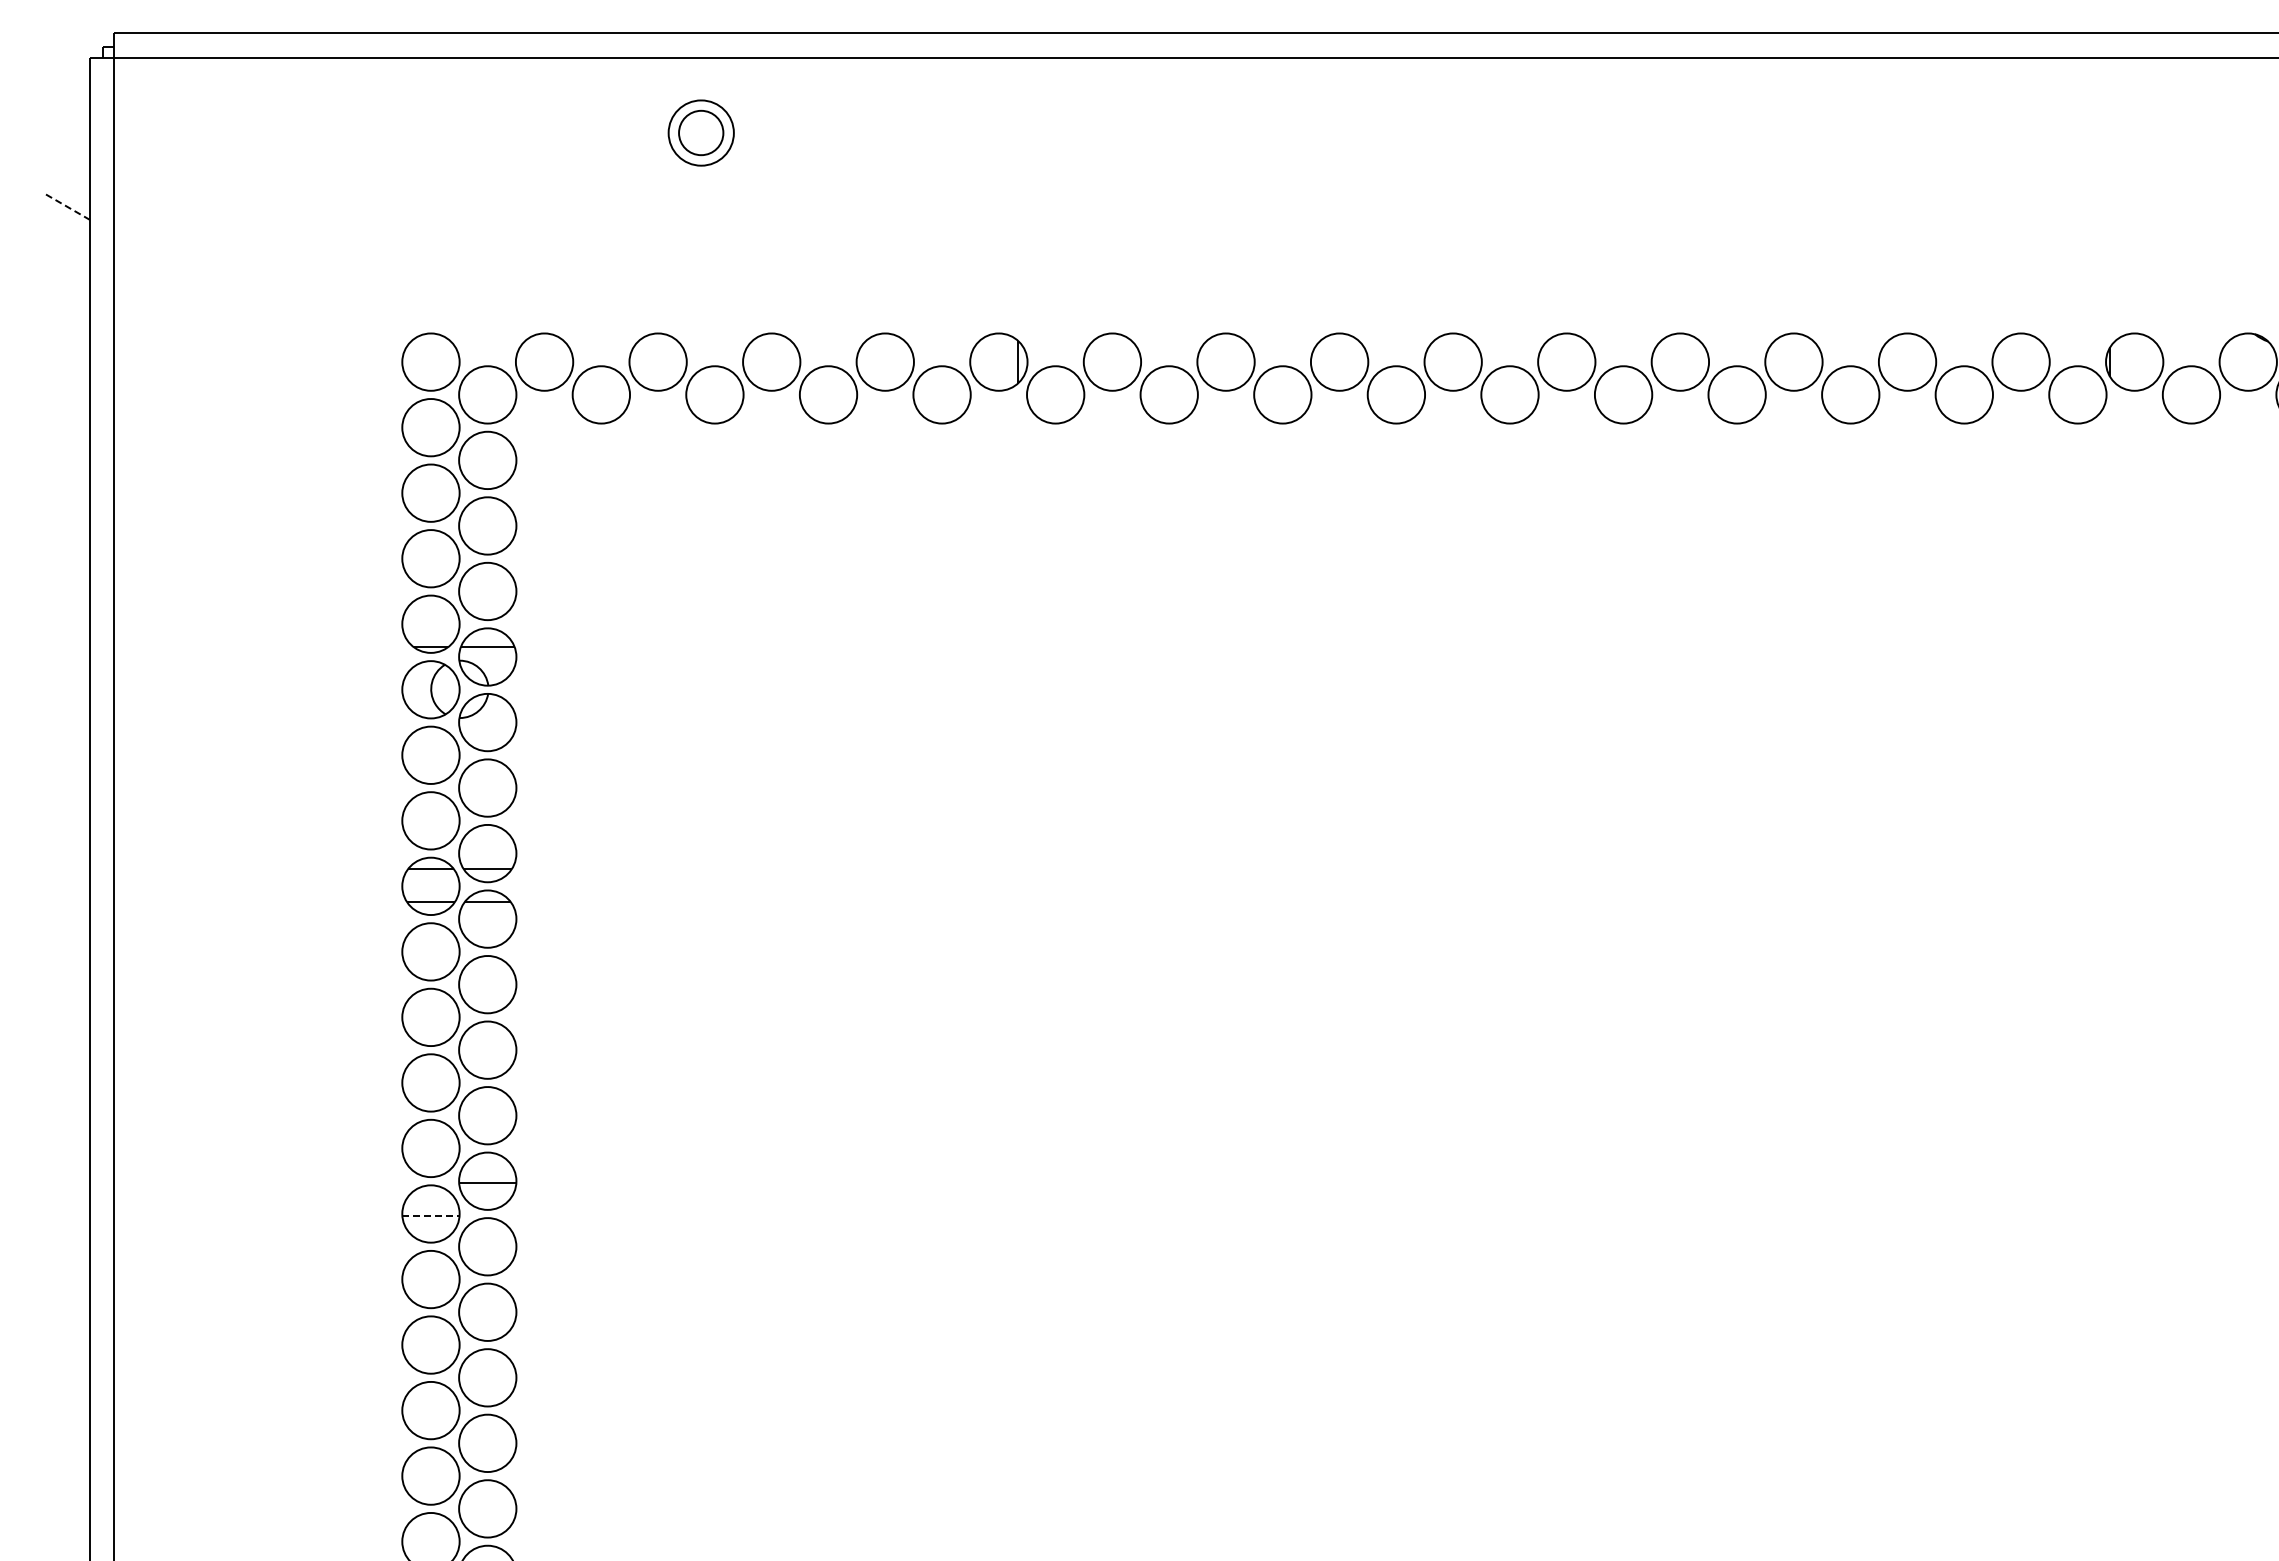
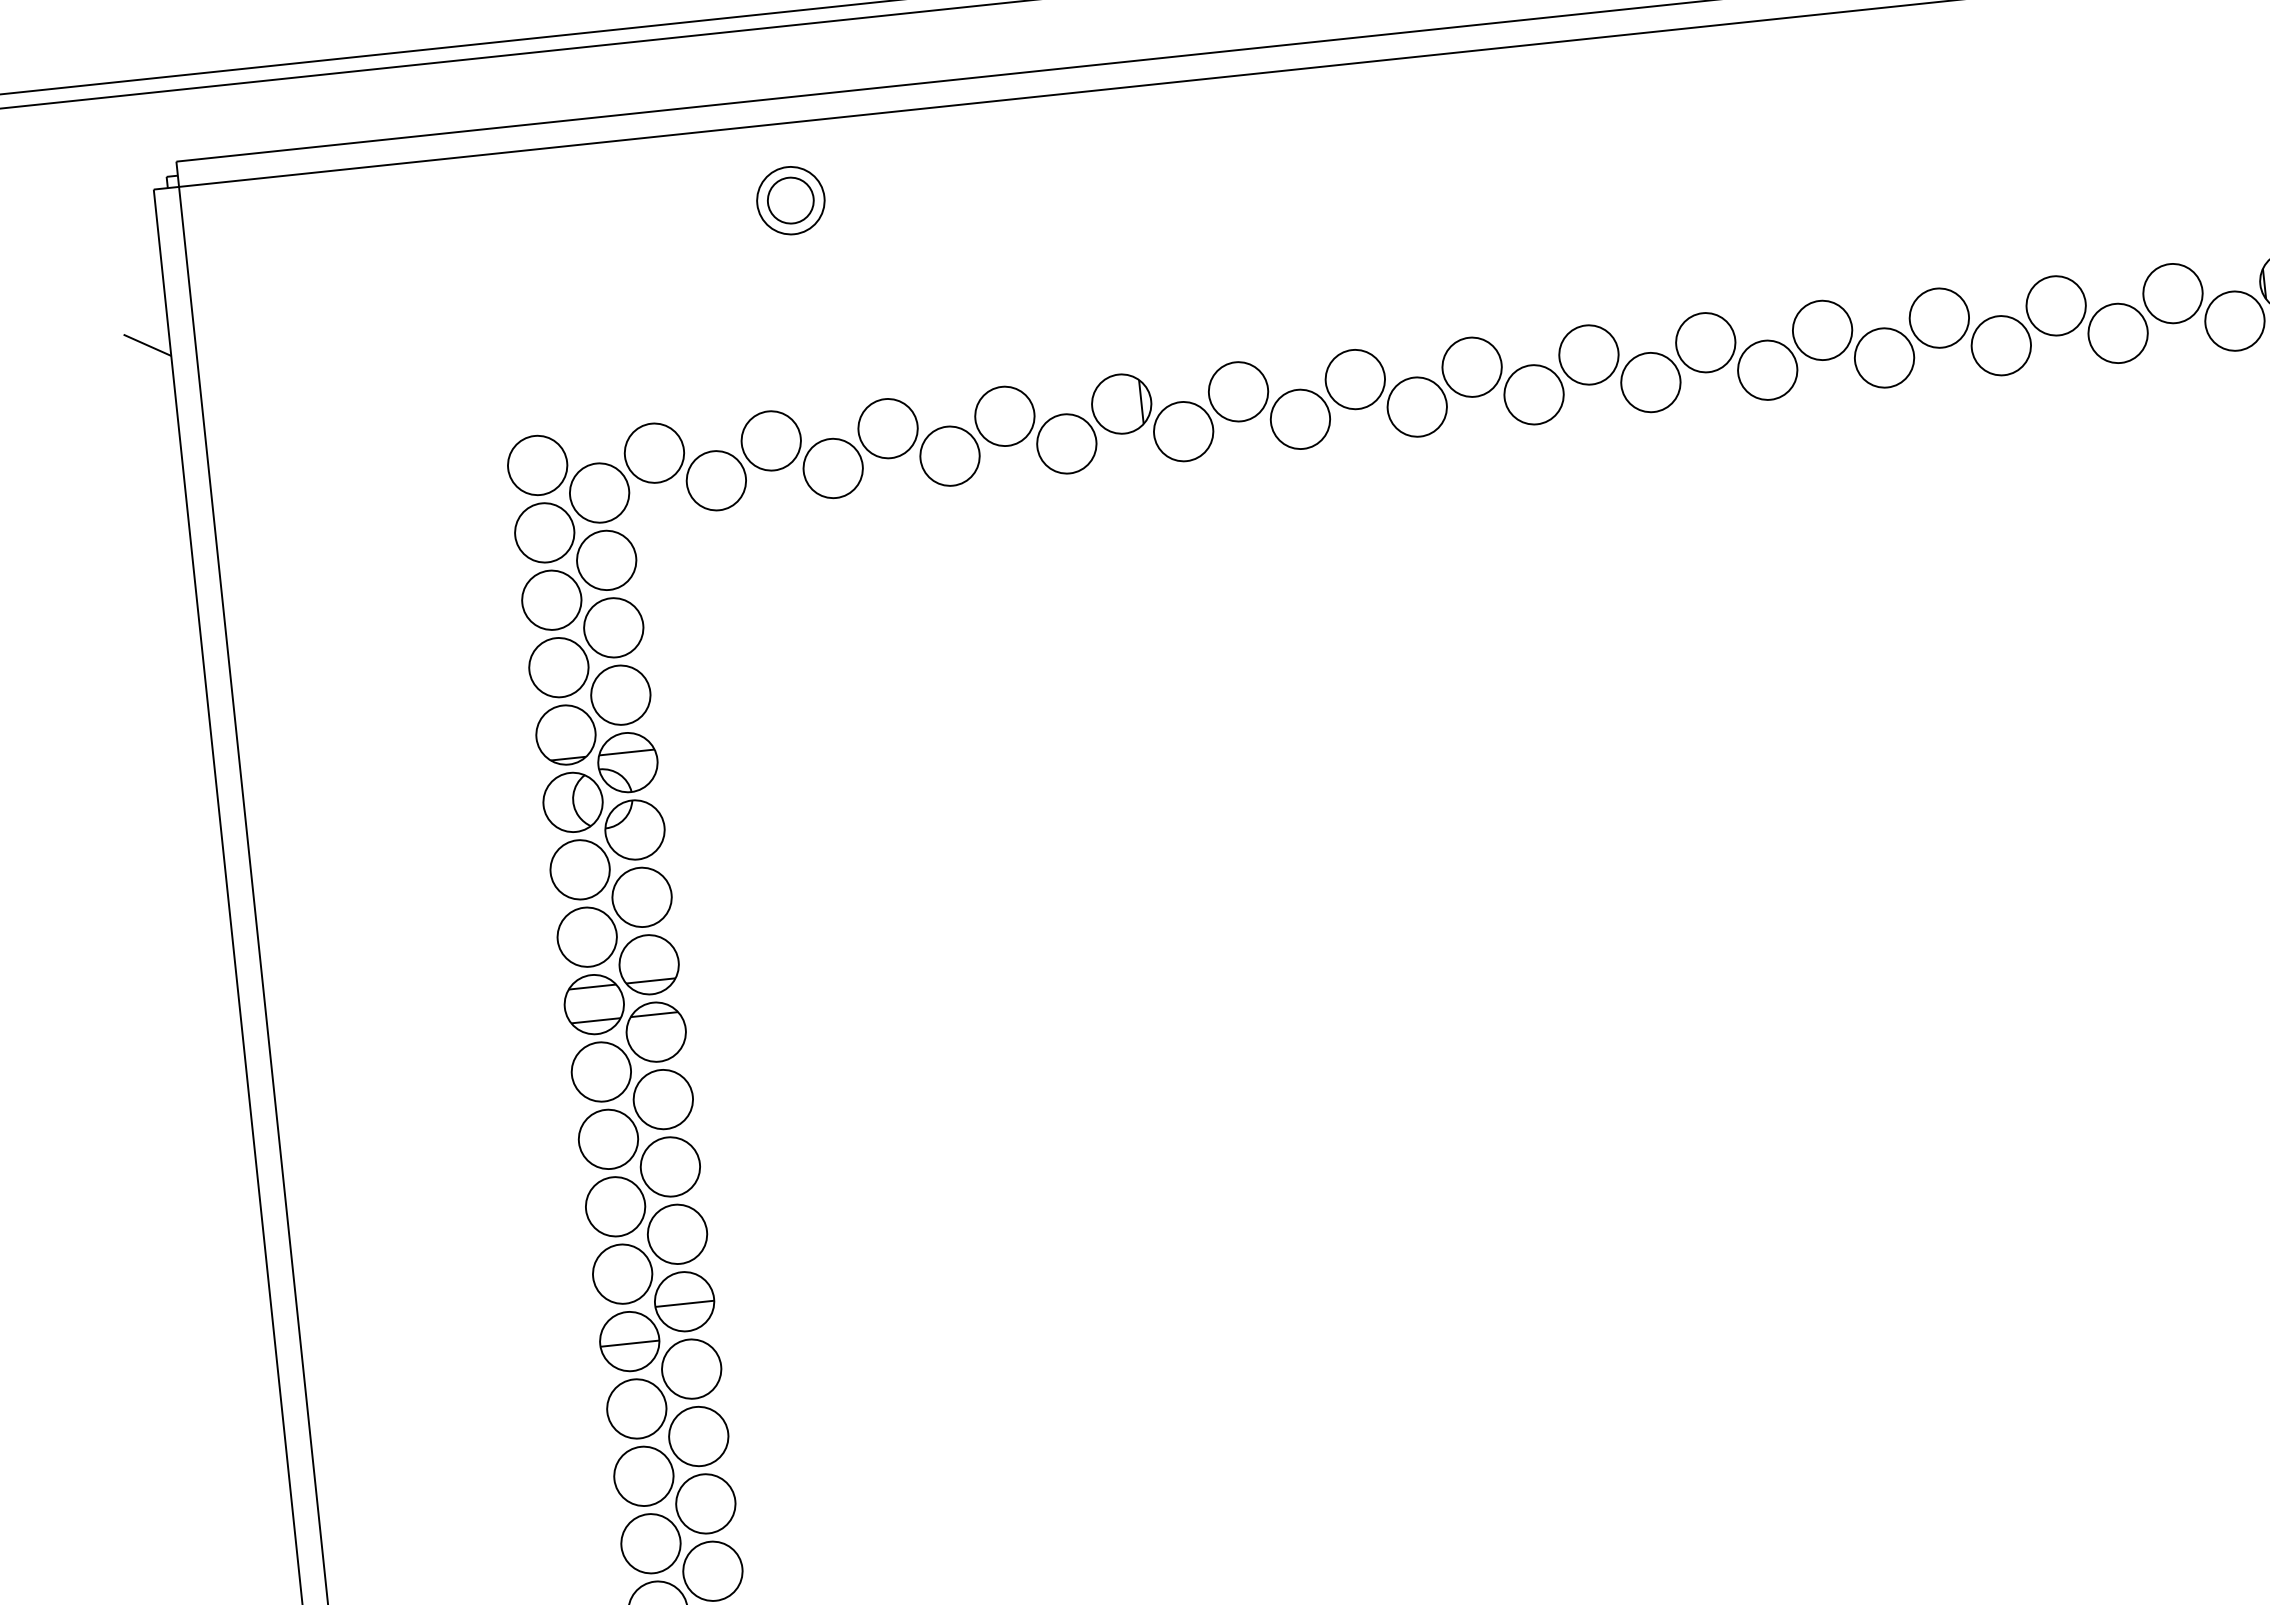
line: (68, 207) -> (148, 345), dashed -> solid
line: (430, 1216) -> (629, 1344), dashed -> solid

